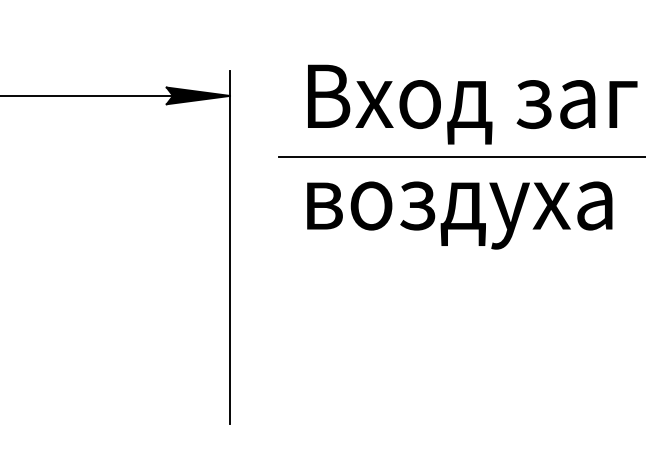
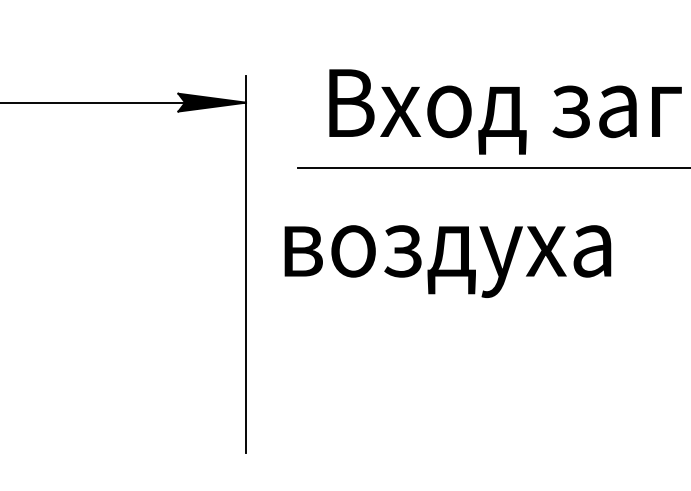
text: (459, 215) -> (447, 261), moved

